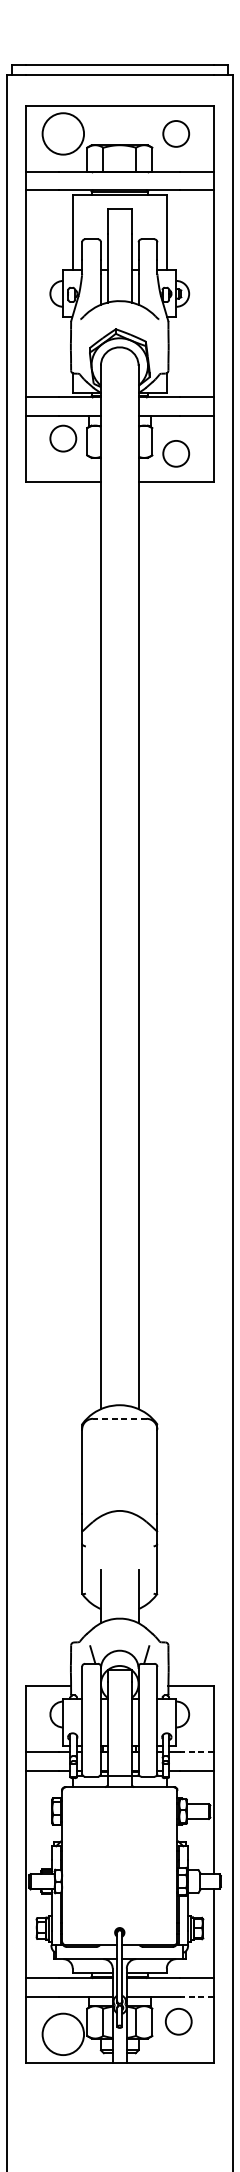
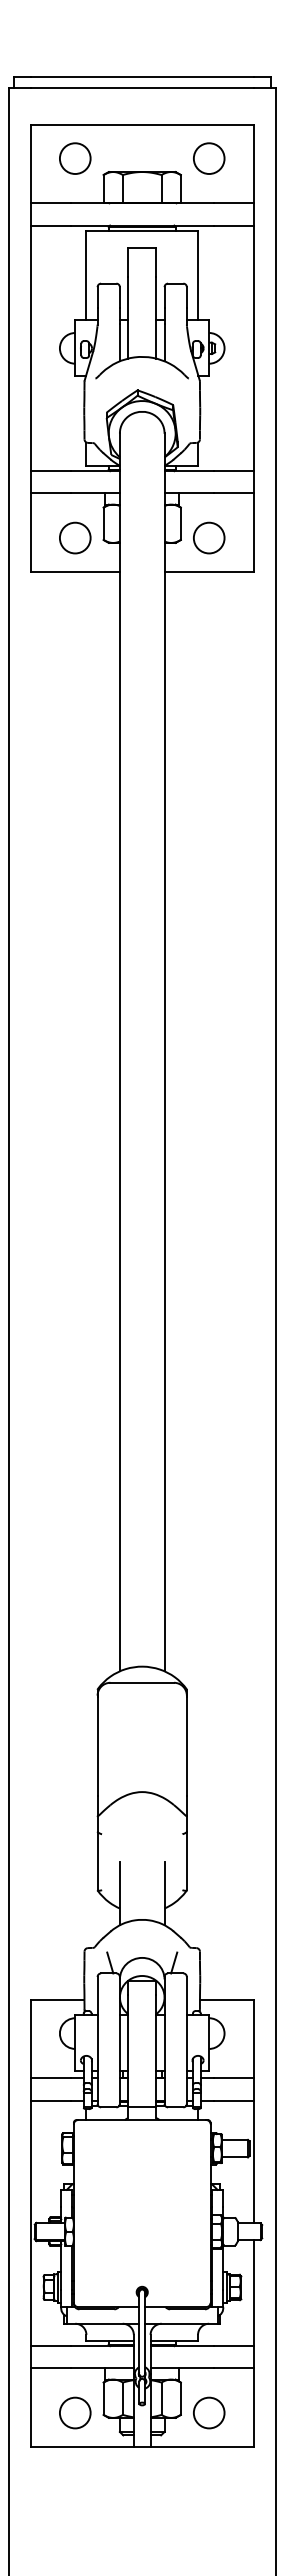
circle: (62, 133) -> (74, 158), size x0.62
circle: (63, 438) -> (75, 537), moved
line: (120, 1418) -> (142, 1682), dashed -> solid
line: (196, 1752) -> (233, 2078), dashed -> solid
line: (196, 1996) -> (233, 2368), dashed -> solid
circle: (179, 2021) -> (209, 2412), moved
circle: (62, 2033) -> (74, 2412), size x0.62

